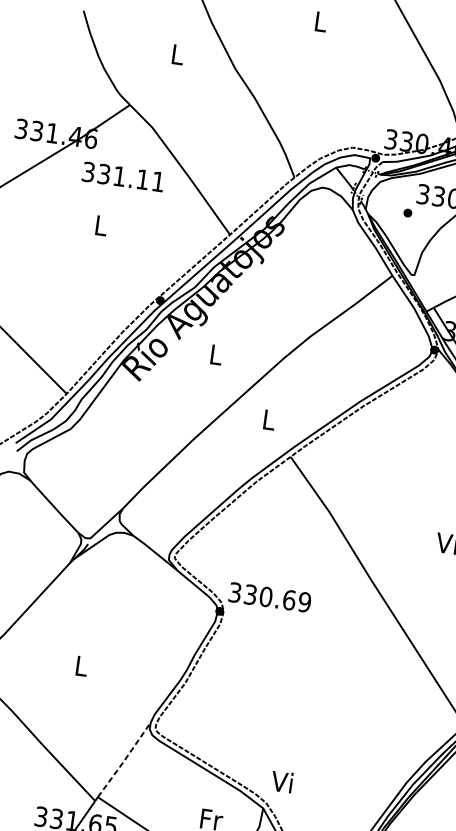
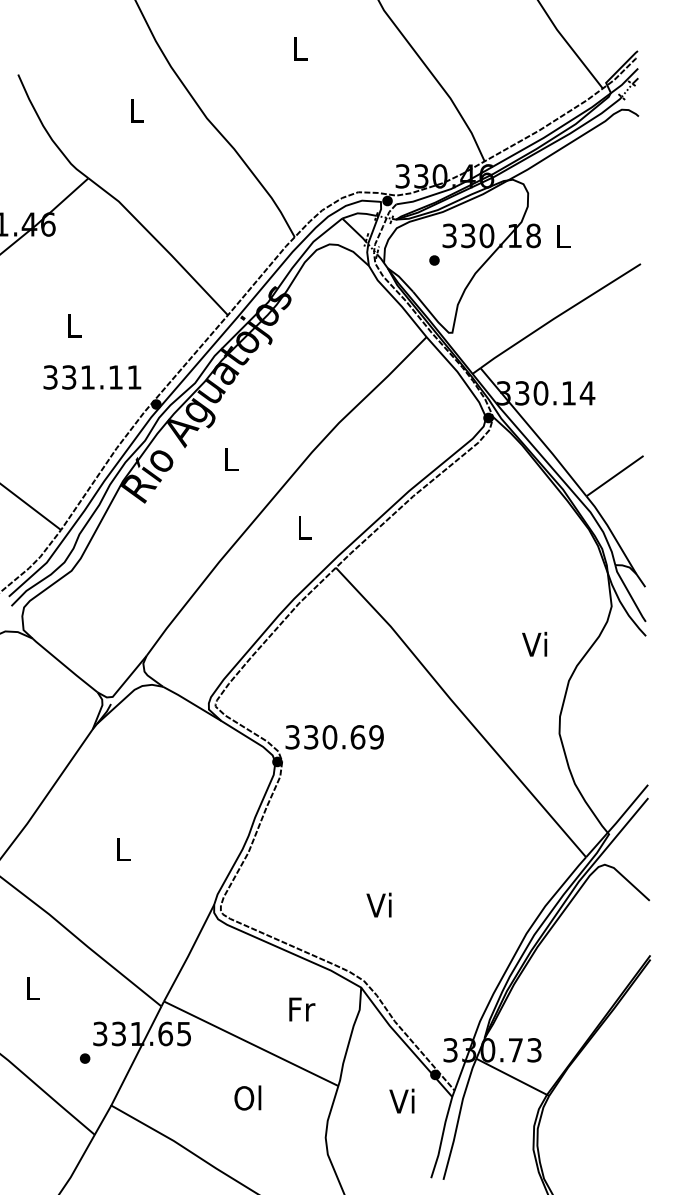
text: (123, 177) -> (92, 377), moved
line: (124, 760) -> (189, 953), dashed -> solid
text: (281, 781) -> (378, 904), moved

